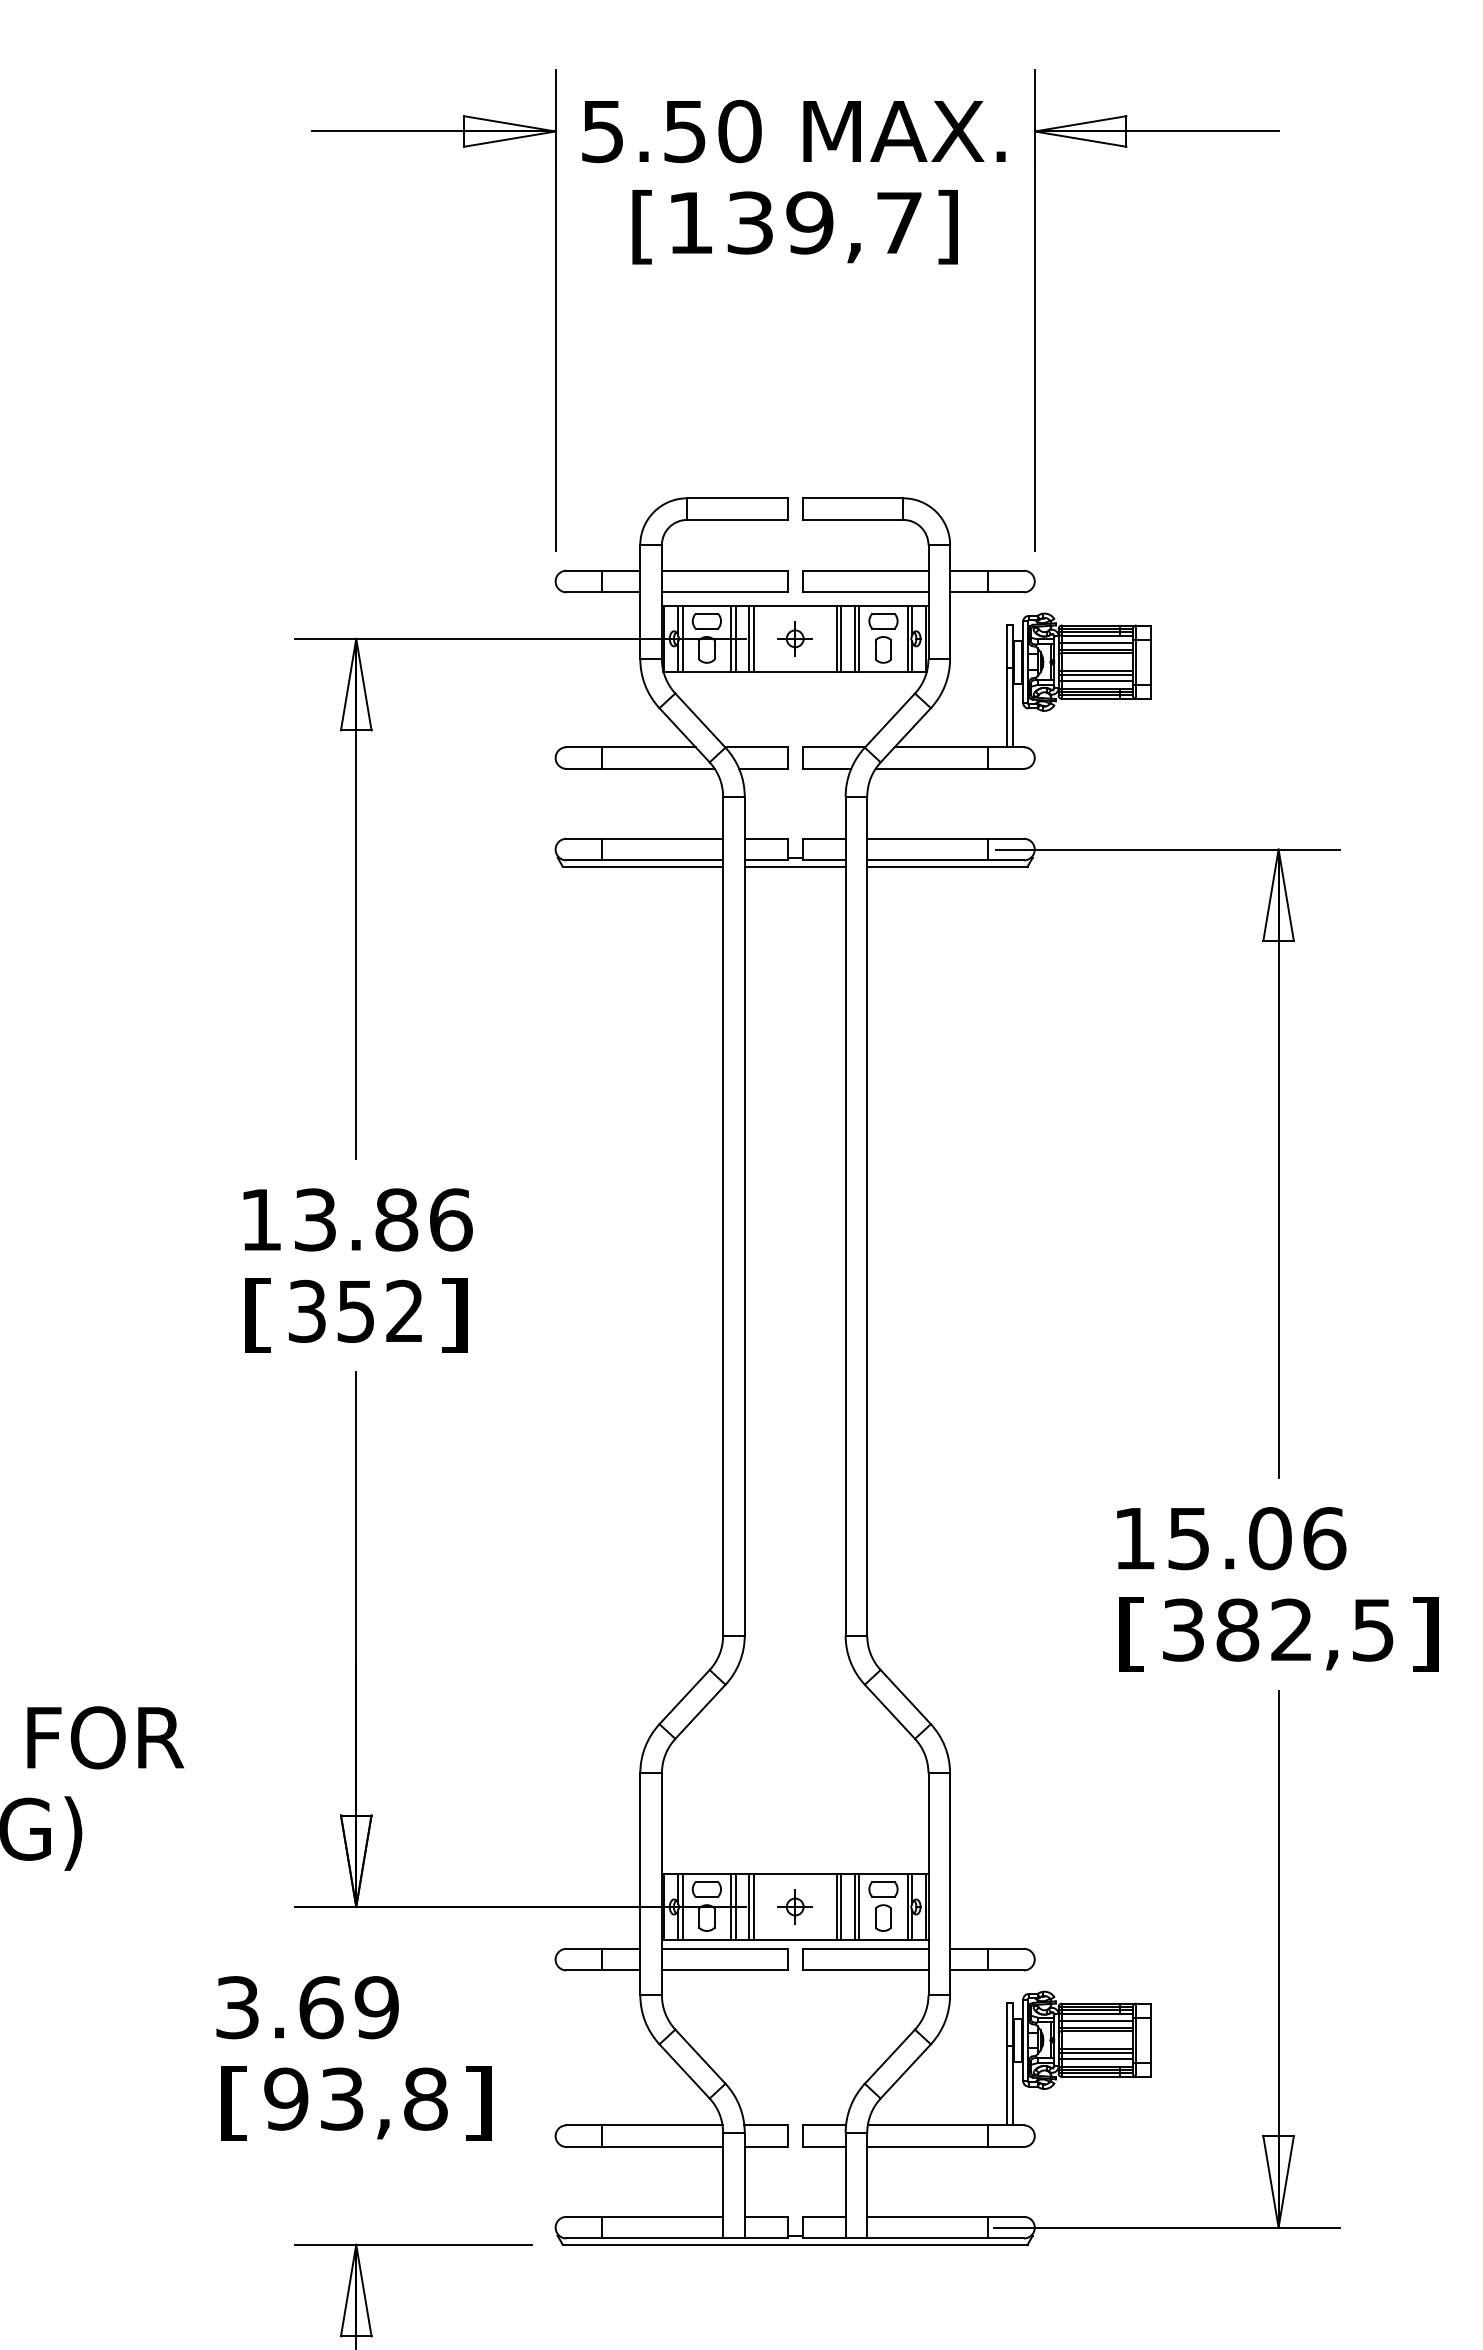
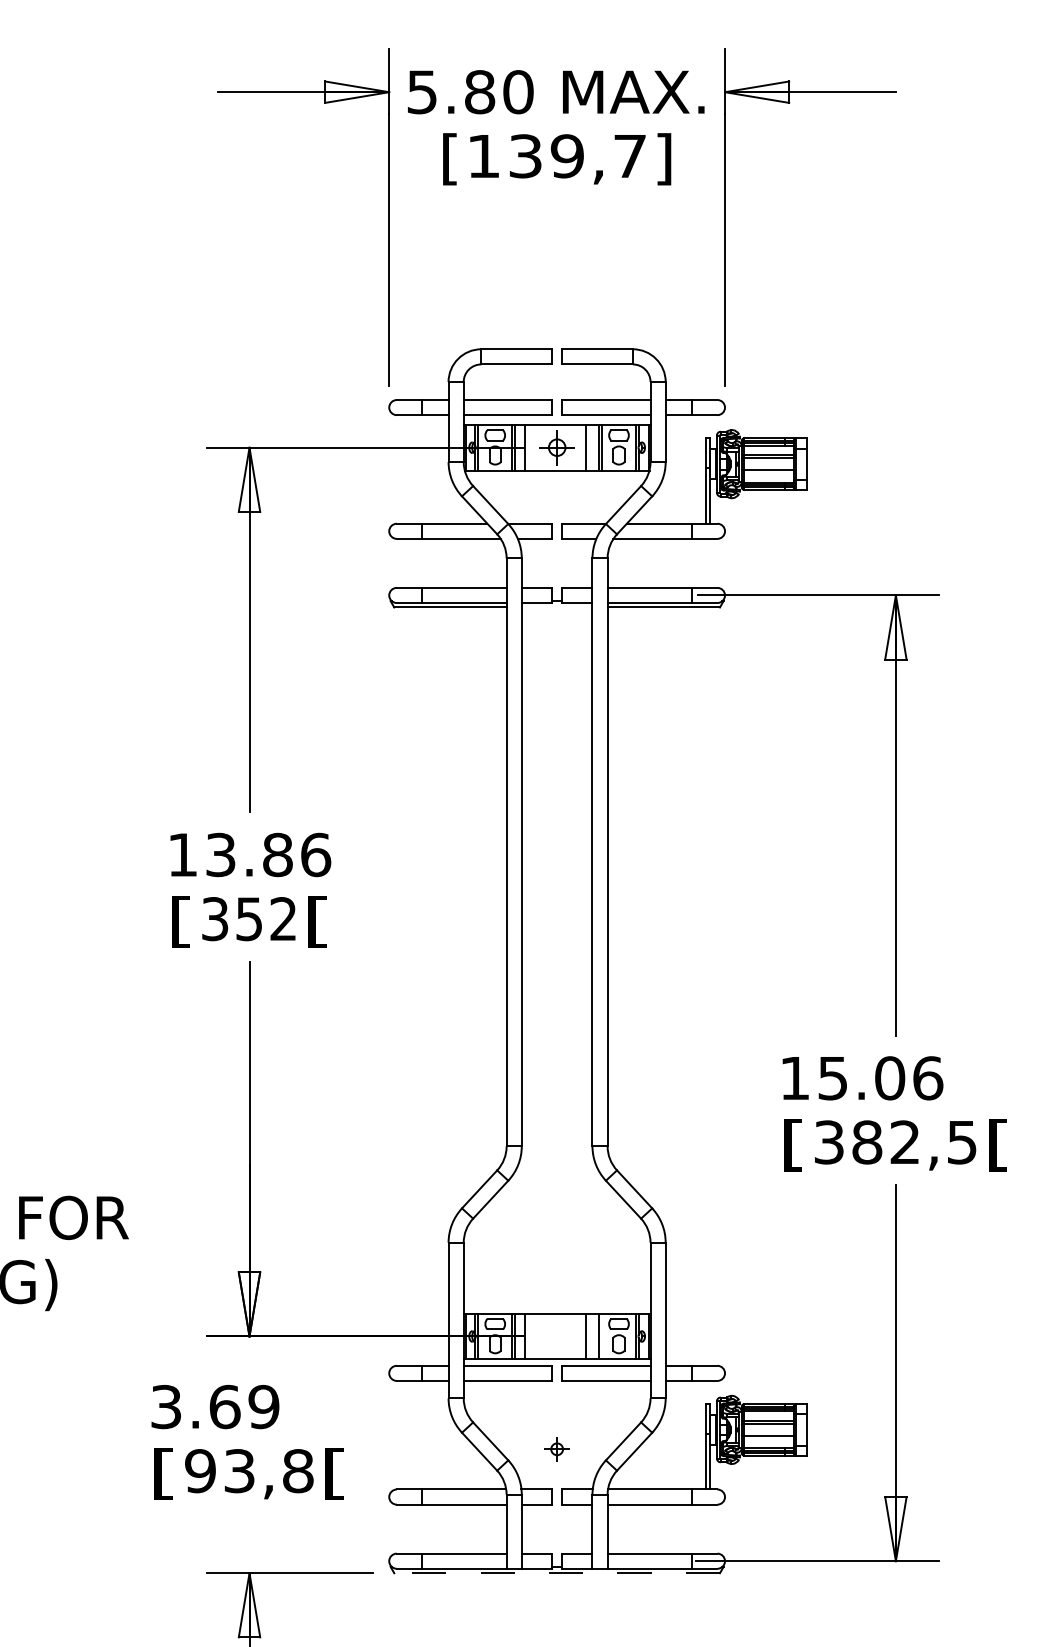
text: (684, 131) -> (479, 92), 5.50 -> 5.80
line: (753, 638) -> (527, 447), removed
part: (794, 638) -> (556, 447), size x1.4
line: (841, 638) -> (589, 447), removed
line: (1095, 643) -> (767, 451), removed
line: (1095, 674) -> (767, 472), removed
line: (1095, 681) -> (767, 477), removed
line: (794, 866) -> (556, 607), removed
text: (453, 1315) -> (317, 921), ] -> [
text: (1424, 1634) -> (998, 1145), ] -> [
line: (753, 1906) -> (527, 1336), removed
part: (794, 1906) -> (556, 1448), moved
line: (841, 1906) -> (589, 1336), removed
line: (859, 1906) -> (602, 1336), removed
line: (1095, 2021) -> (767, 1416), removed
line: (1095, 2052) -> (767, 1438), removed
line: (1095, 2059) -> (767, 1443), removed
text: (478, 2103) -> (335, 1474), ] -> [
line: (794, 2244) -> (556, 1573), solid -> dashed

